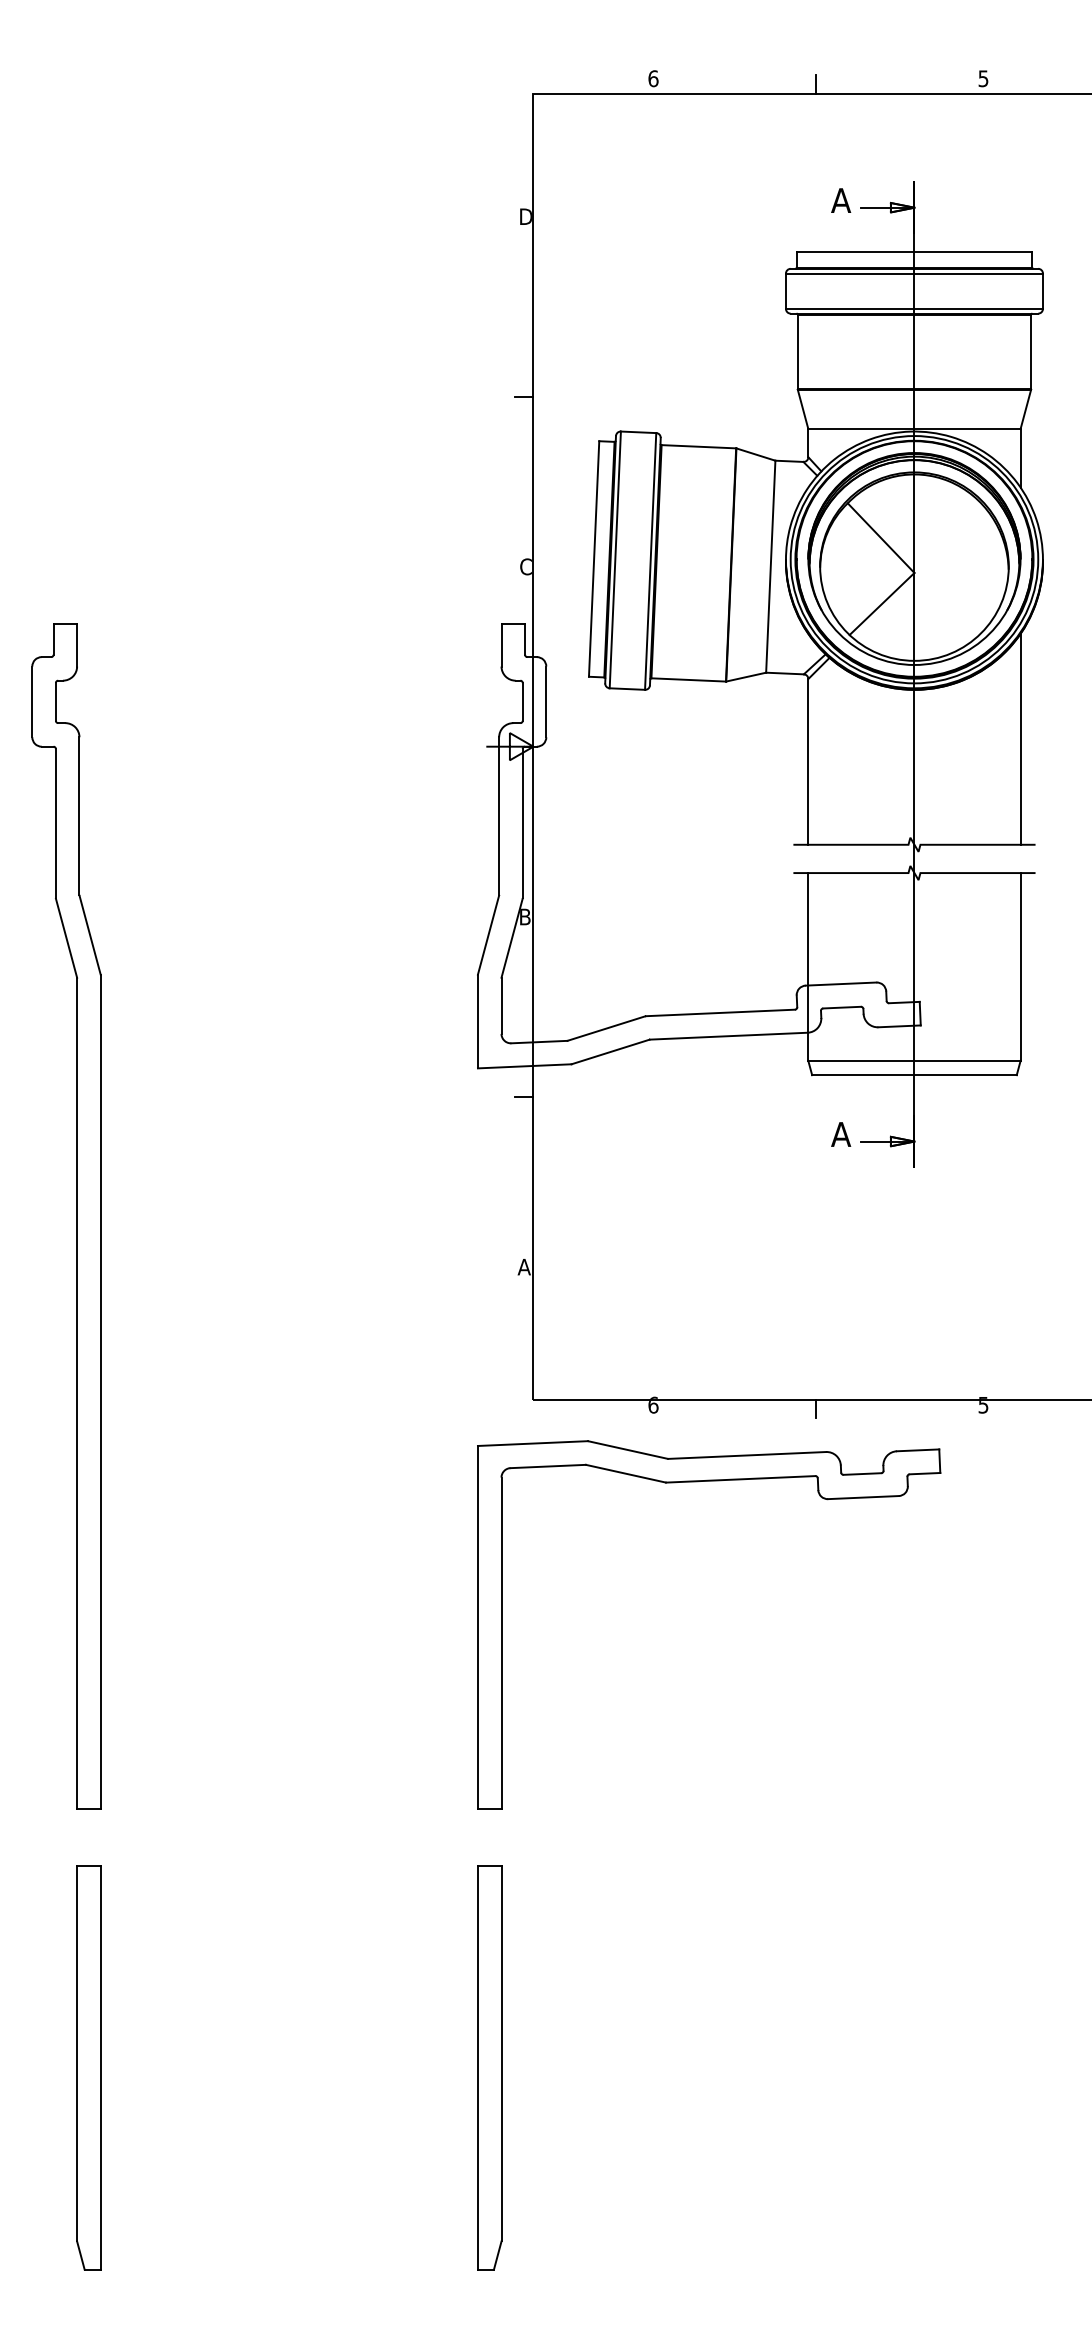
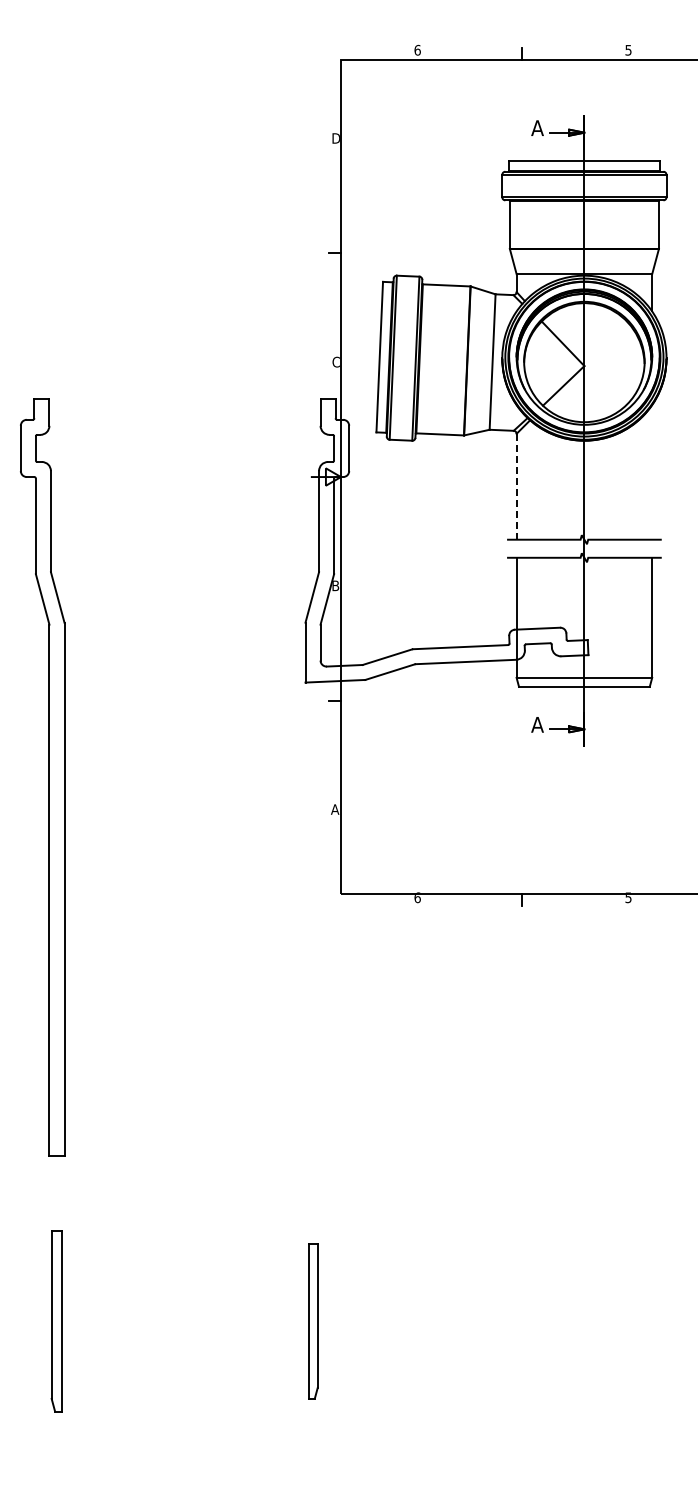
line: (1021, 738) -> (652, 471), removed
line: (808, 761) -> (516, 486), solid -> dashed
part: (703, 1483) -> (449, 947), removed
part: (88, 2068) -> (56, 1321), size x0.7
part: (490, 2068) -> (313, 1321), size x0.6

